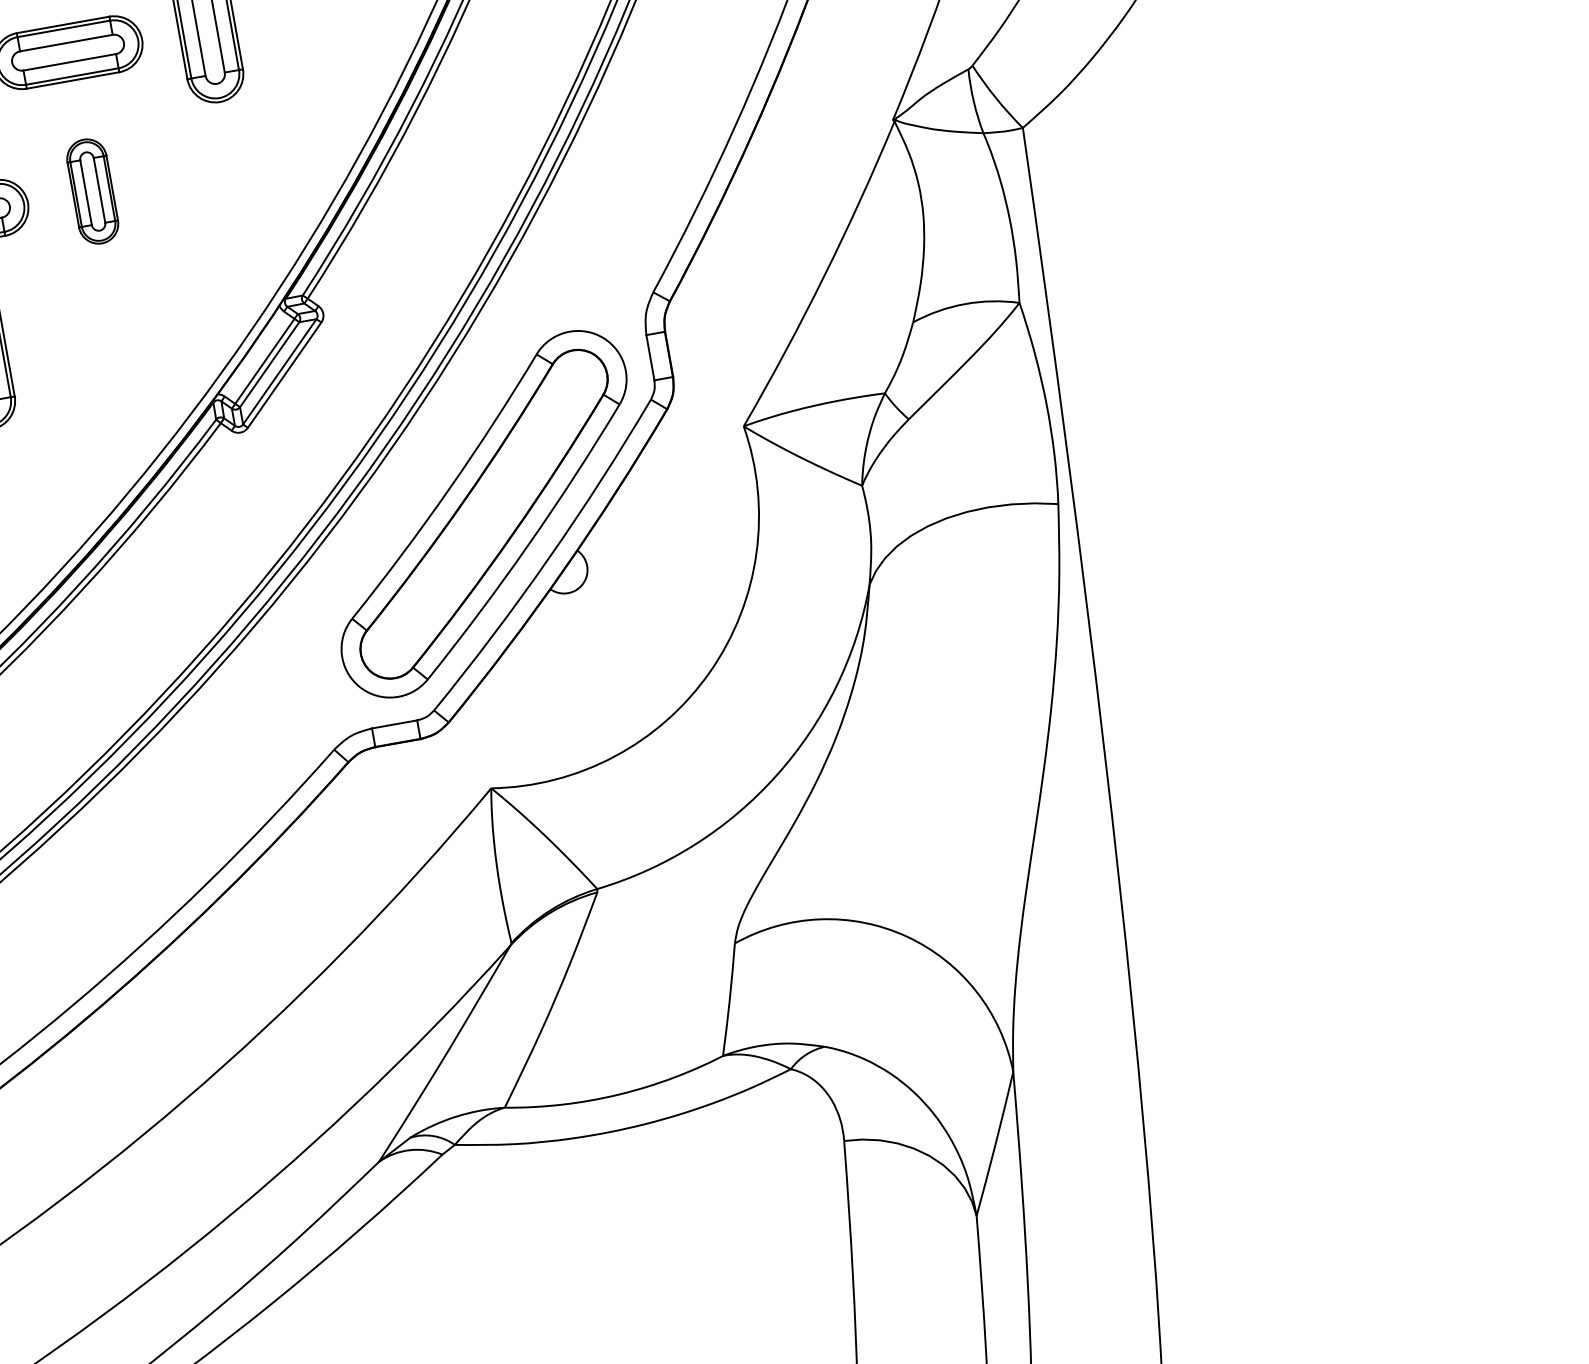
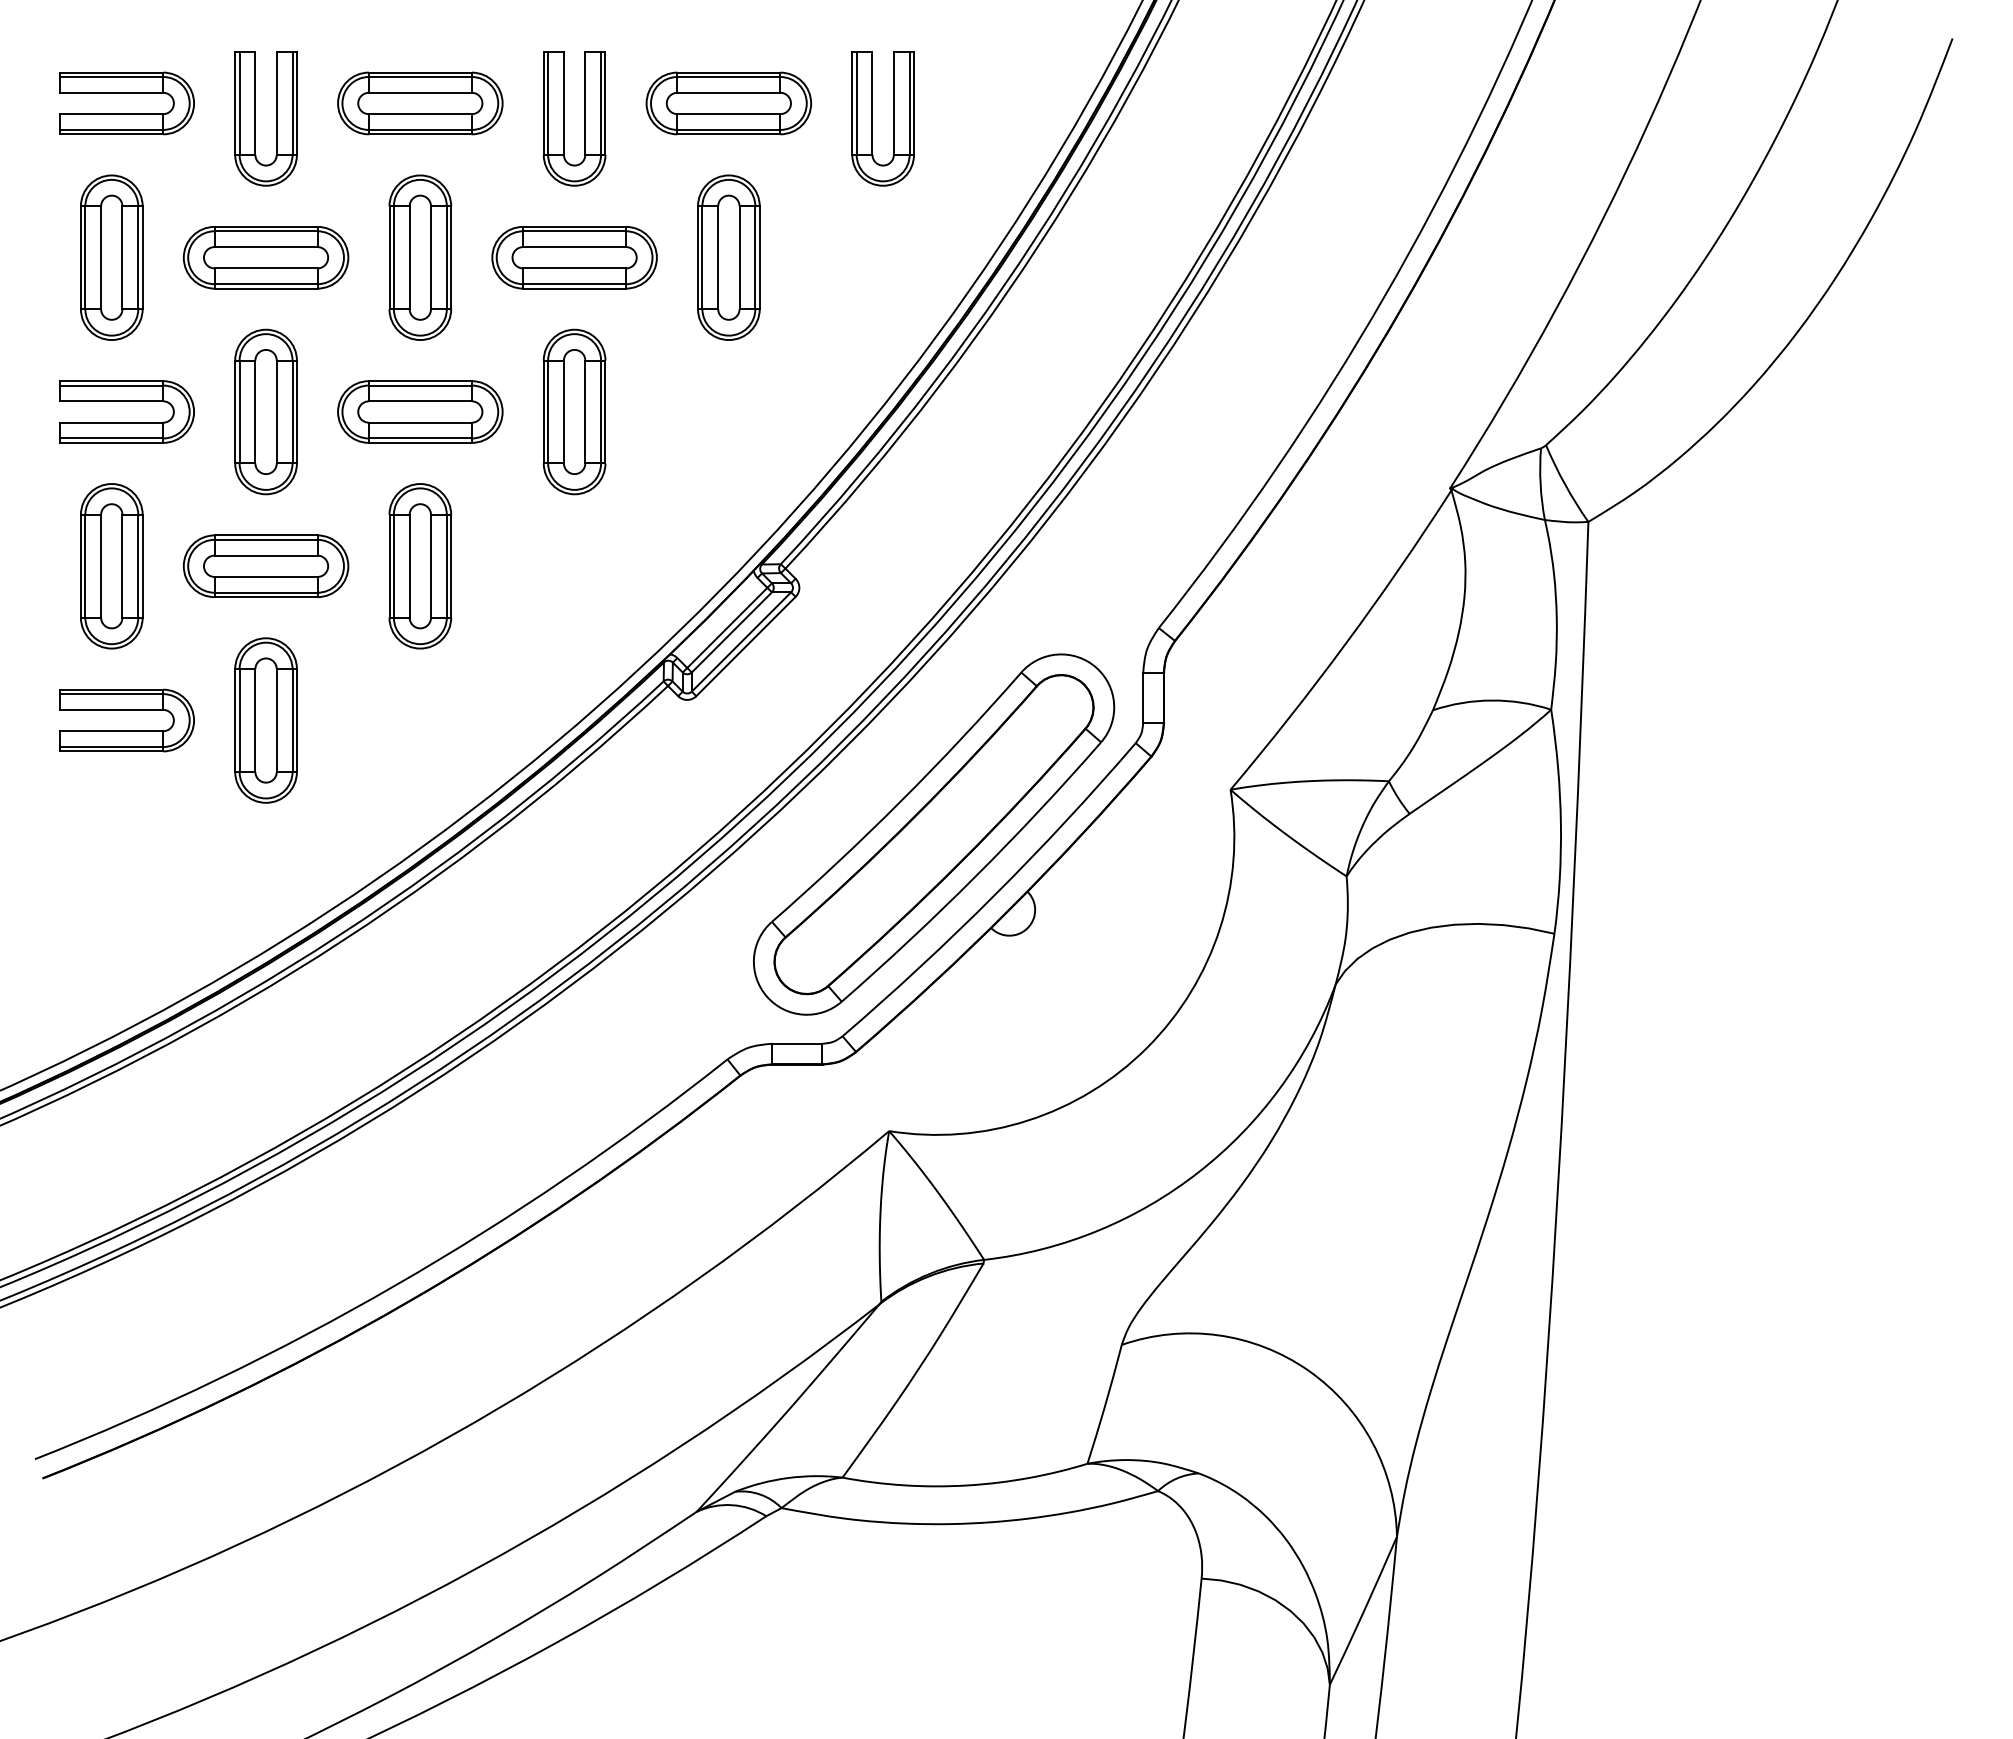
part: (92, 191) -> (574, 411), size x1.43

